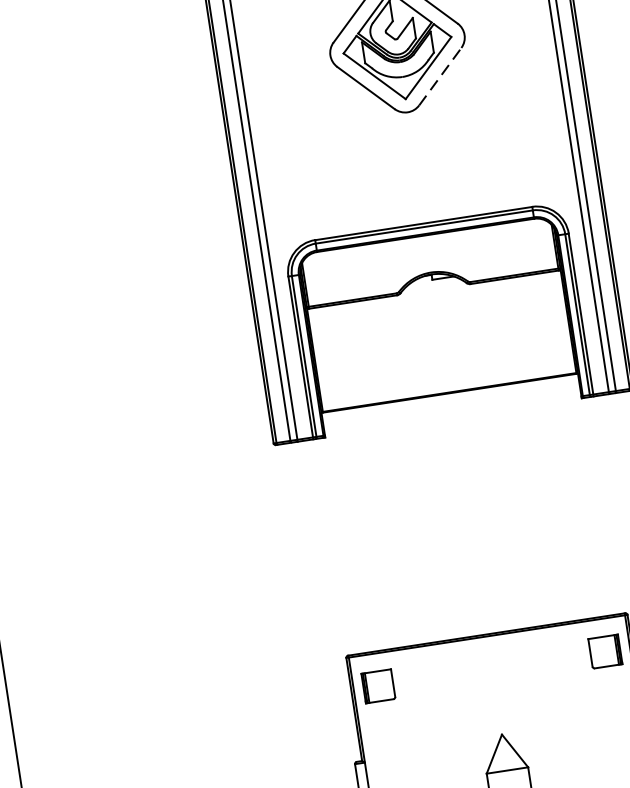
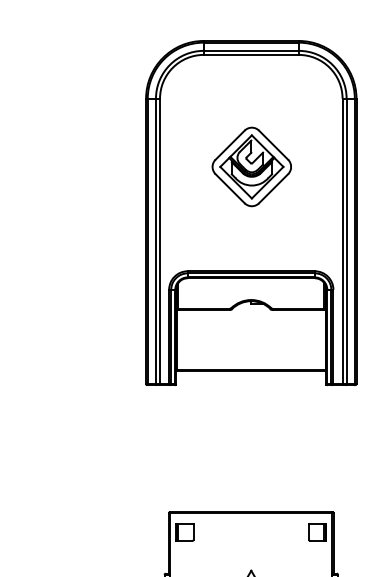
line: (440, 76) -> (273, 188), dashed -> solid

